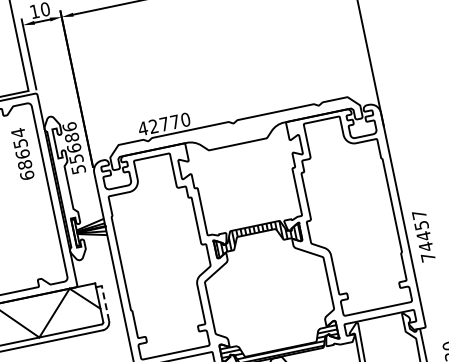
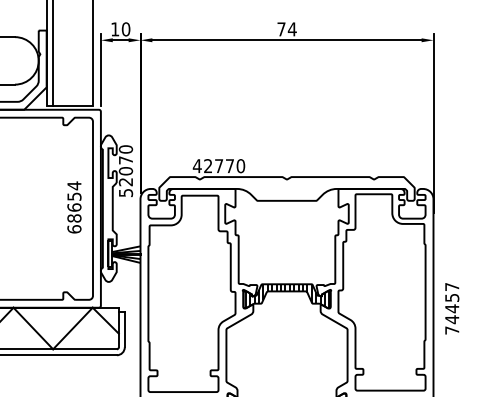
text: (72, 142) -> (125, 165), 55686 -> 52070
text: (22, 154) -> (74, 207), moved
text: (424, 235) -> (452, 308), moved
line: (105, 303) -> (124, 329), dashed -> solid

